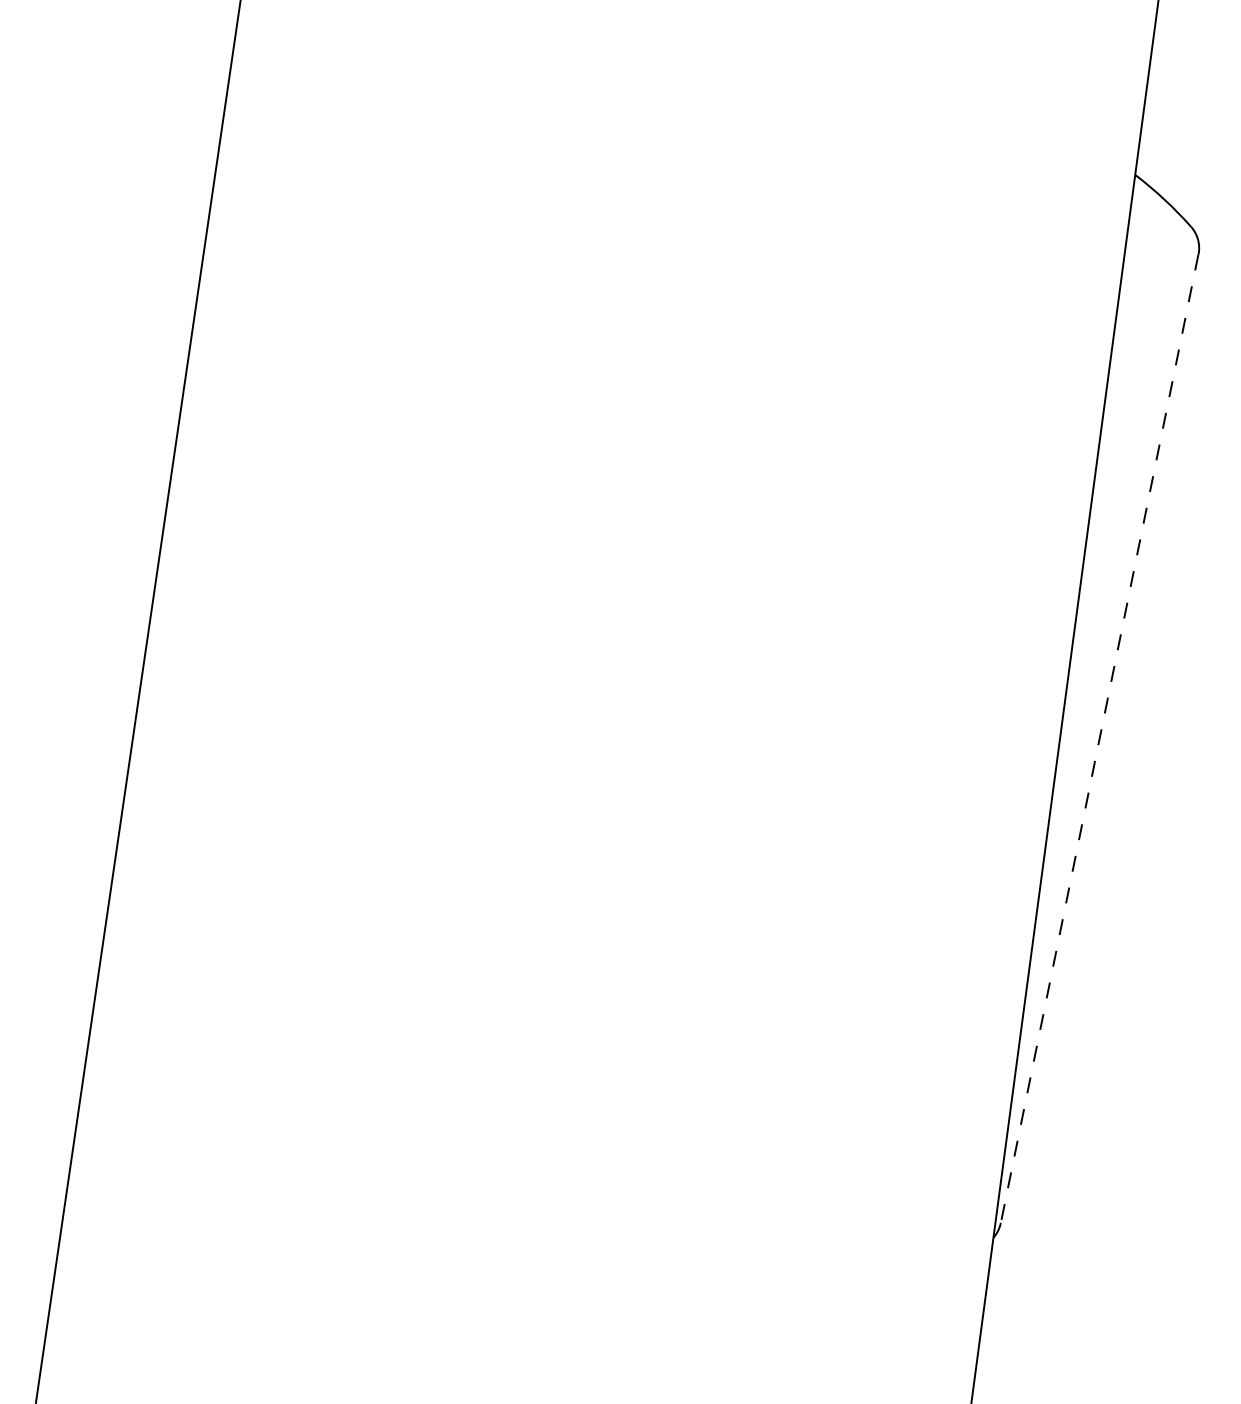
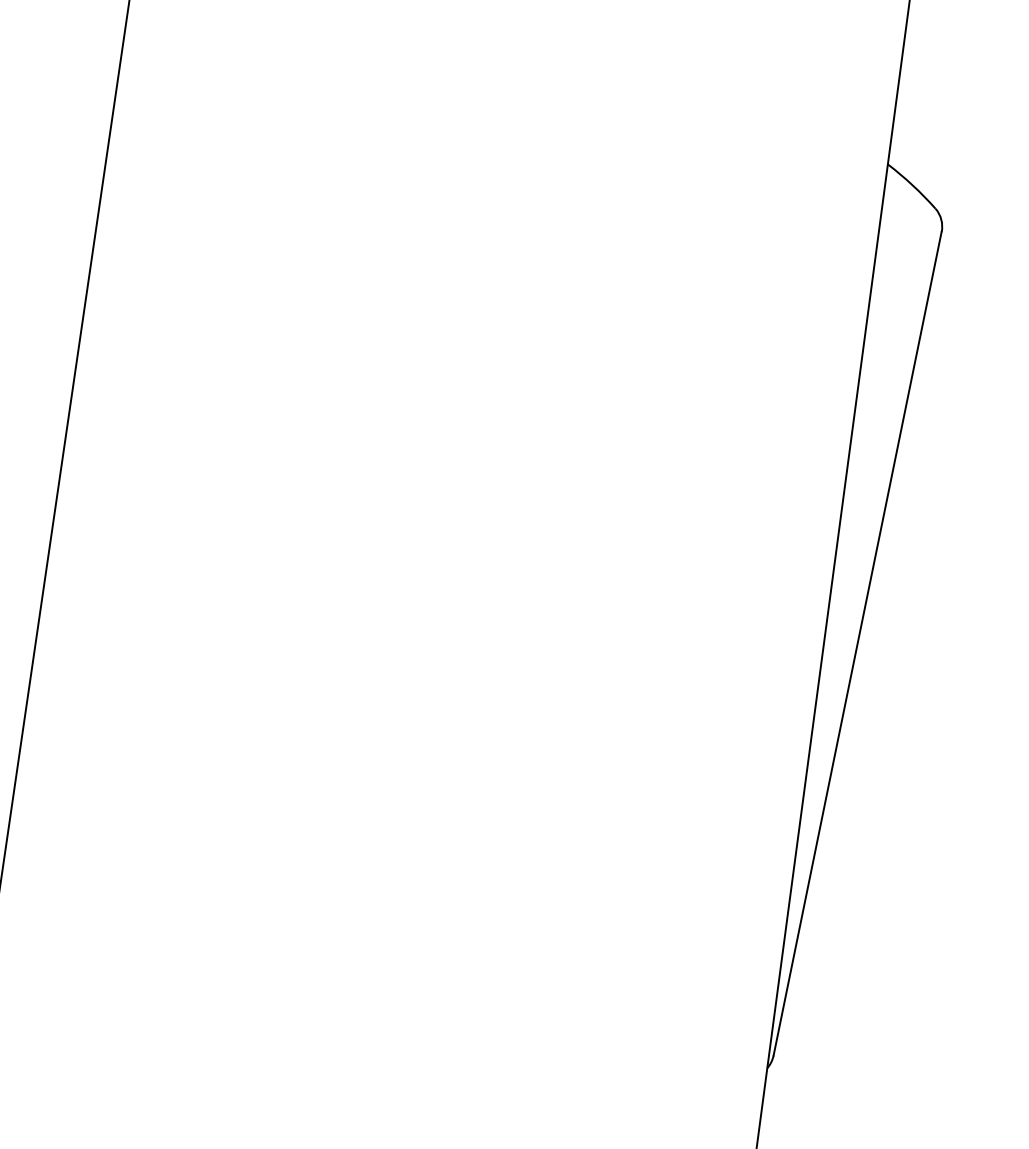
line: (1099, 739) -> (857, 644), dashed -> solid

